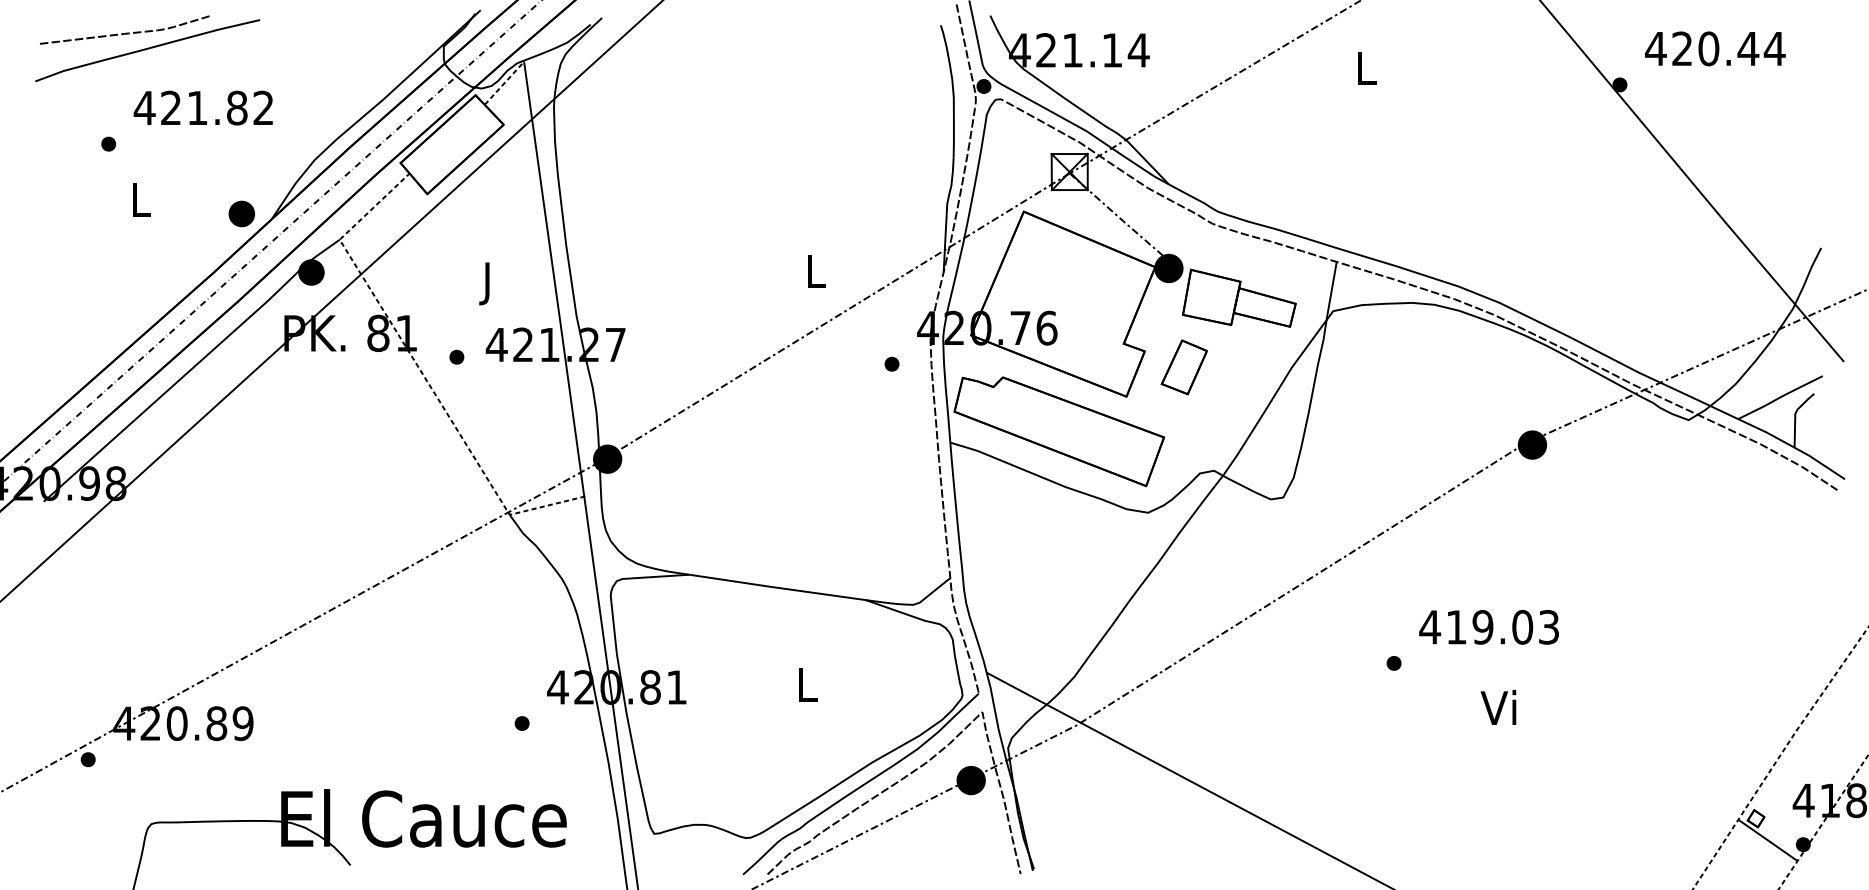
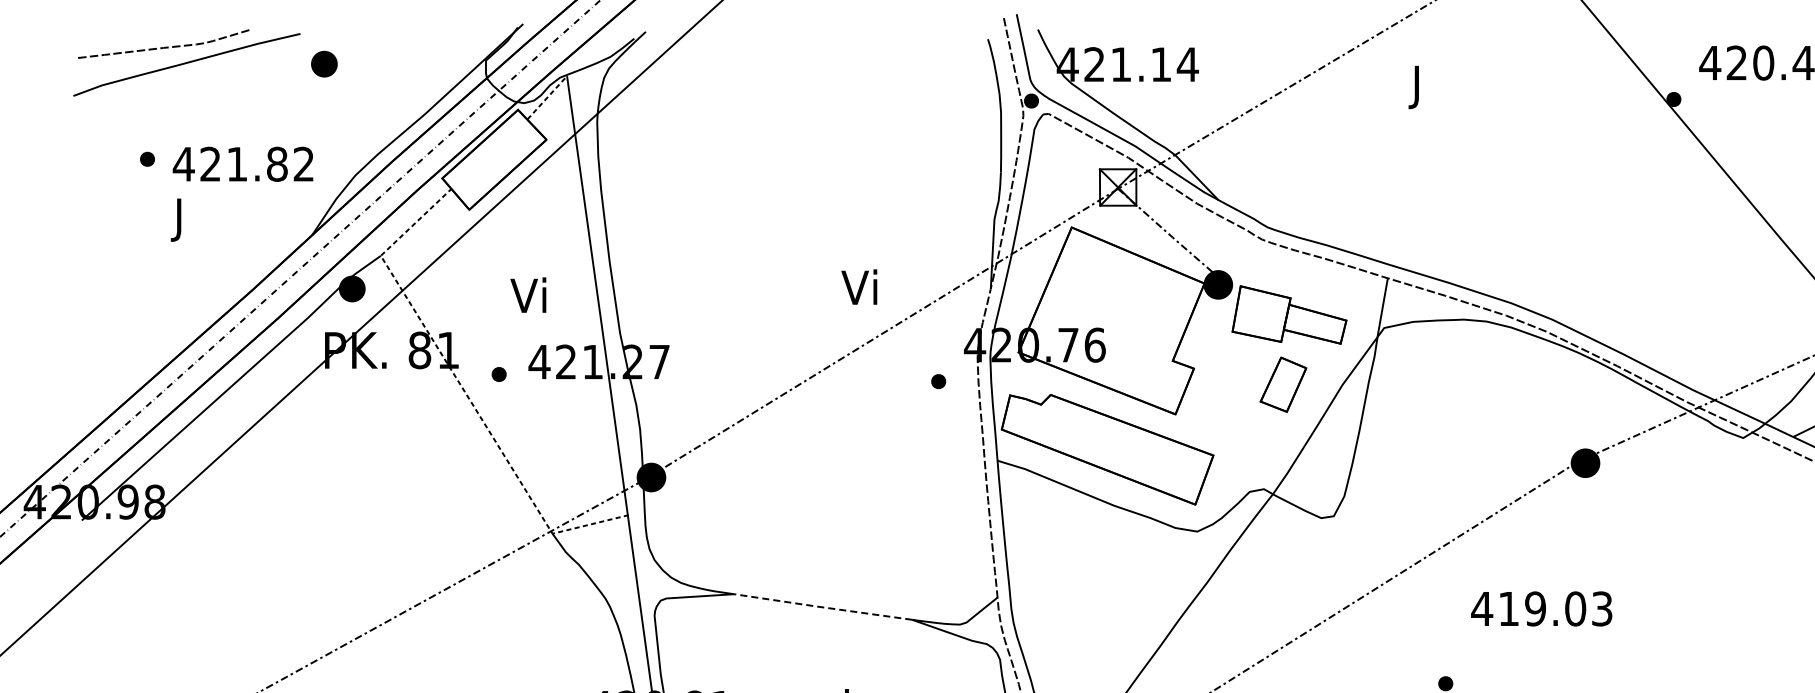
text: (1366, 72) -> (1417, 86), L -> J
text: (202, 107) -> (242, 163), moved
text: (140, 204) -> (179, 220), L -> J
part: (241, 213) -> (324, 63), moved
text: (813, 270) -> (859, 286), L -> Vi
text: (485, 283) -> (528, 300), J -> Vi
part: (1183, 367) -> (1282, 384), moved
line: (777, 587) -> (823, 607), solid -> dashed
text: (1488, 627) -> (1541, 609), moved

